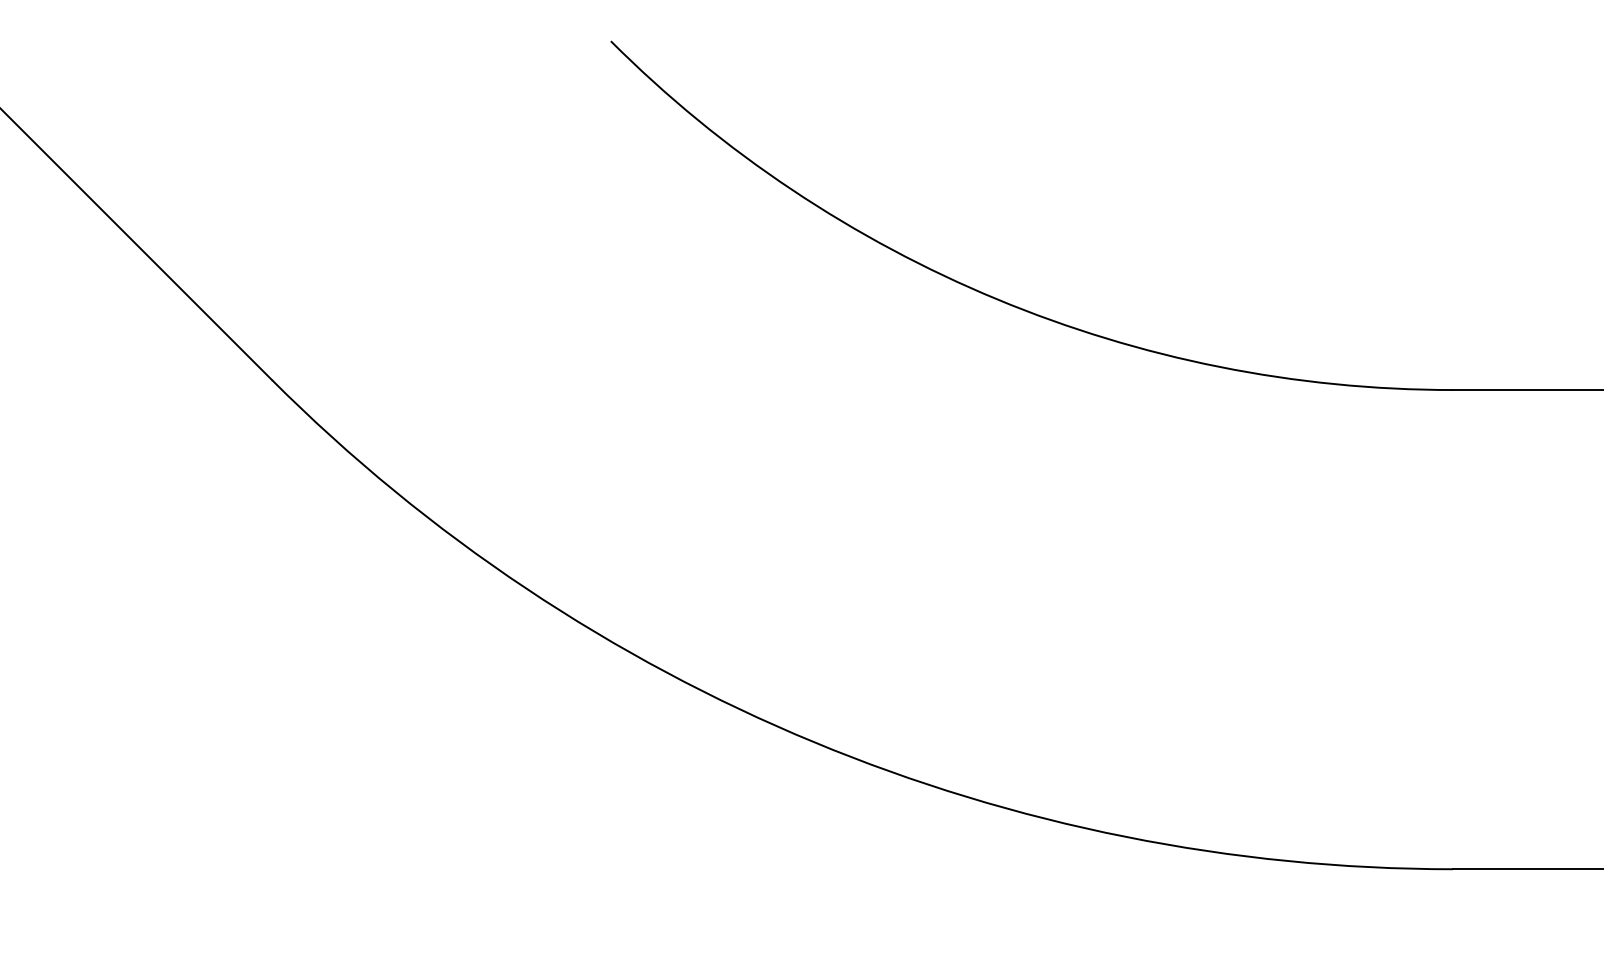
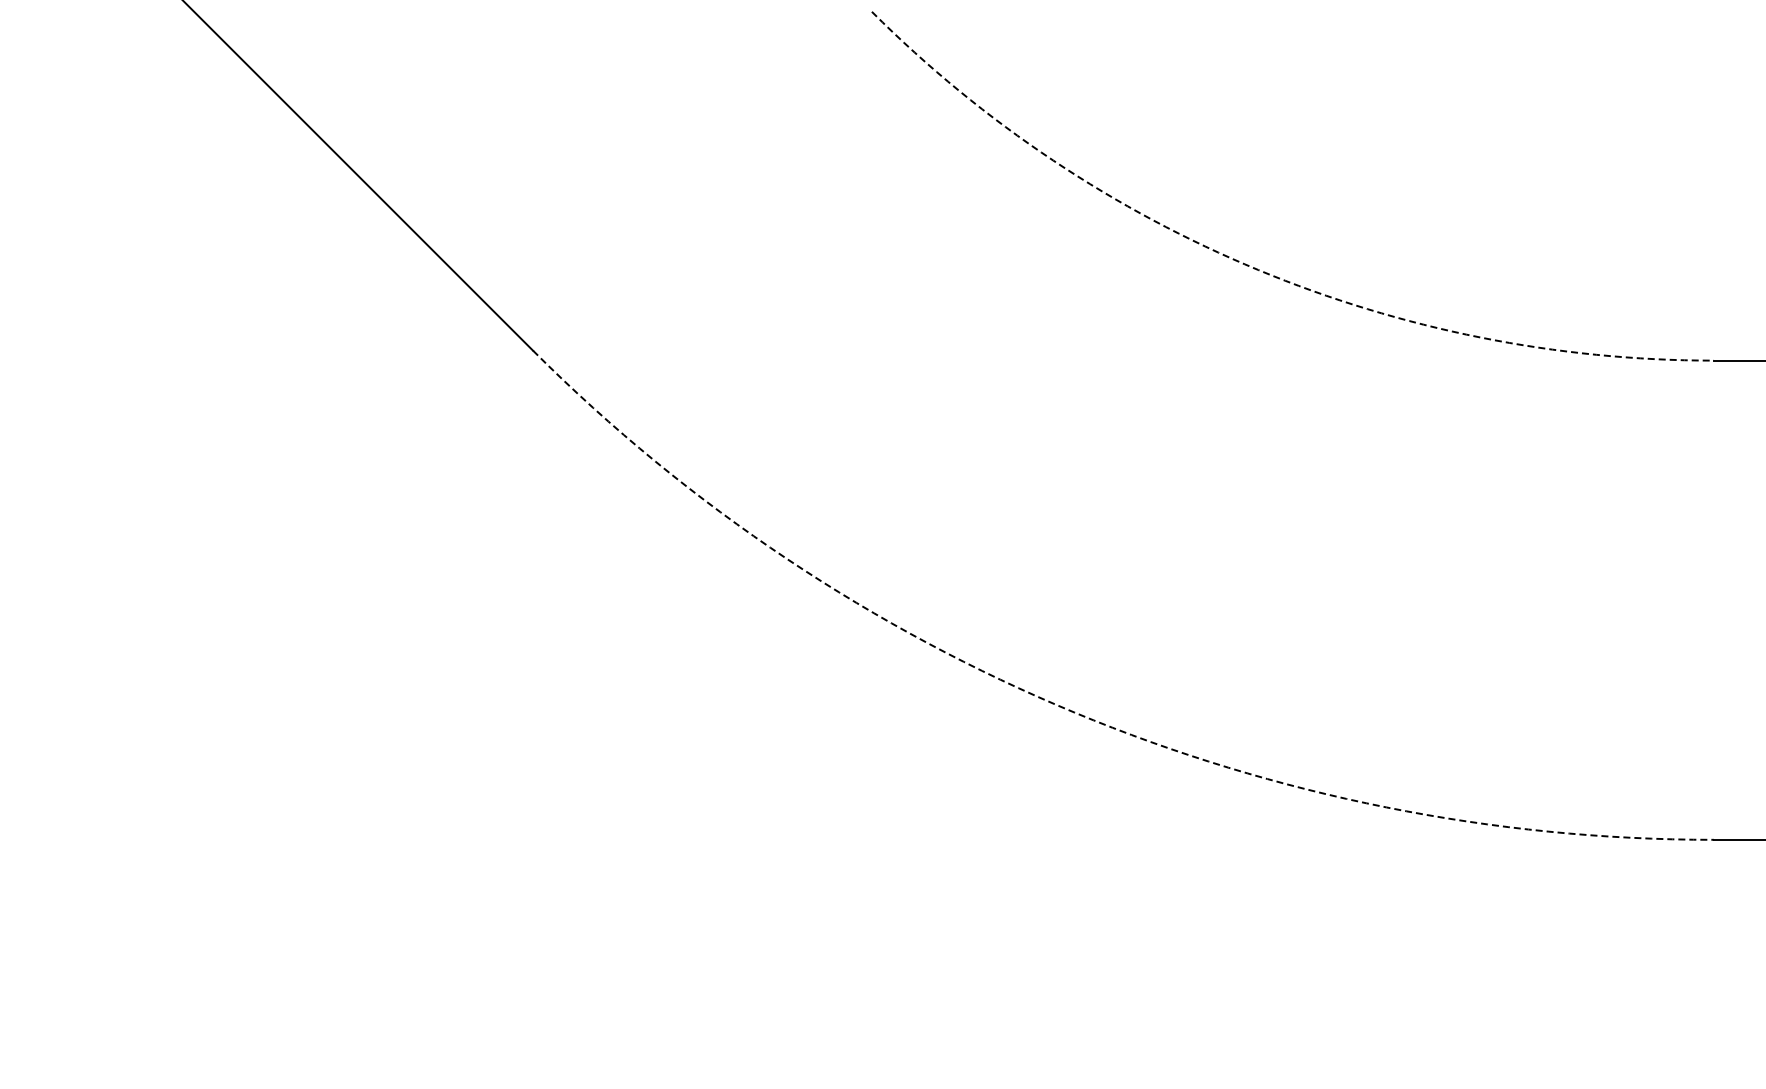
arc: (997, 298) -> (1258, 269), solid -> dashed
arc: (813, 741) -> (1074, 712), solid -> dashed

